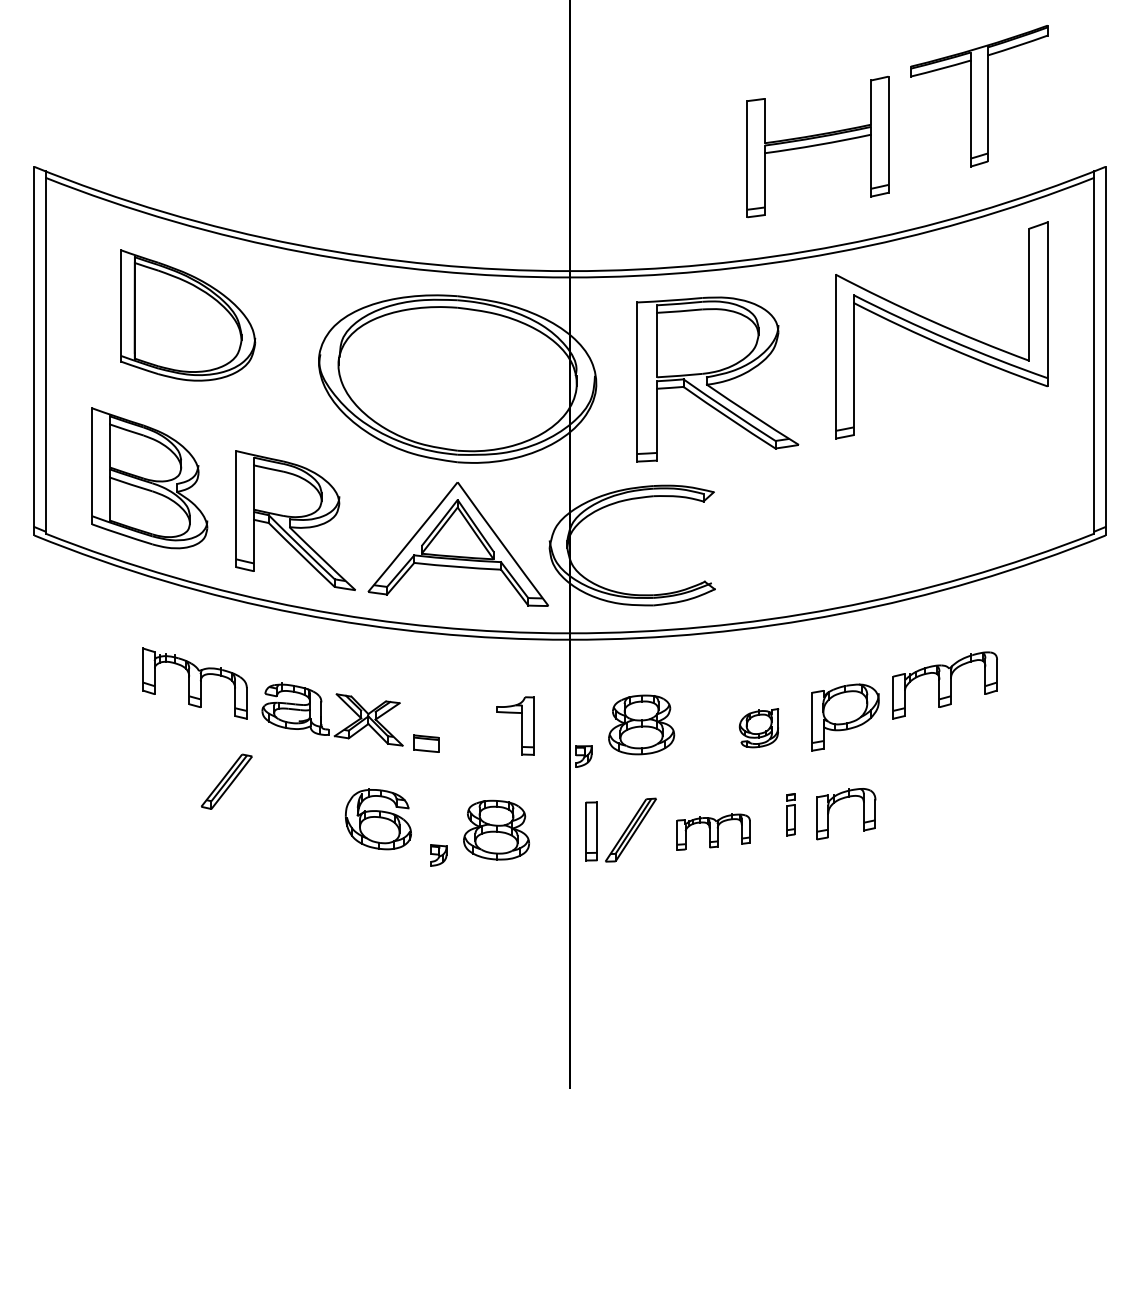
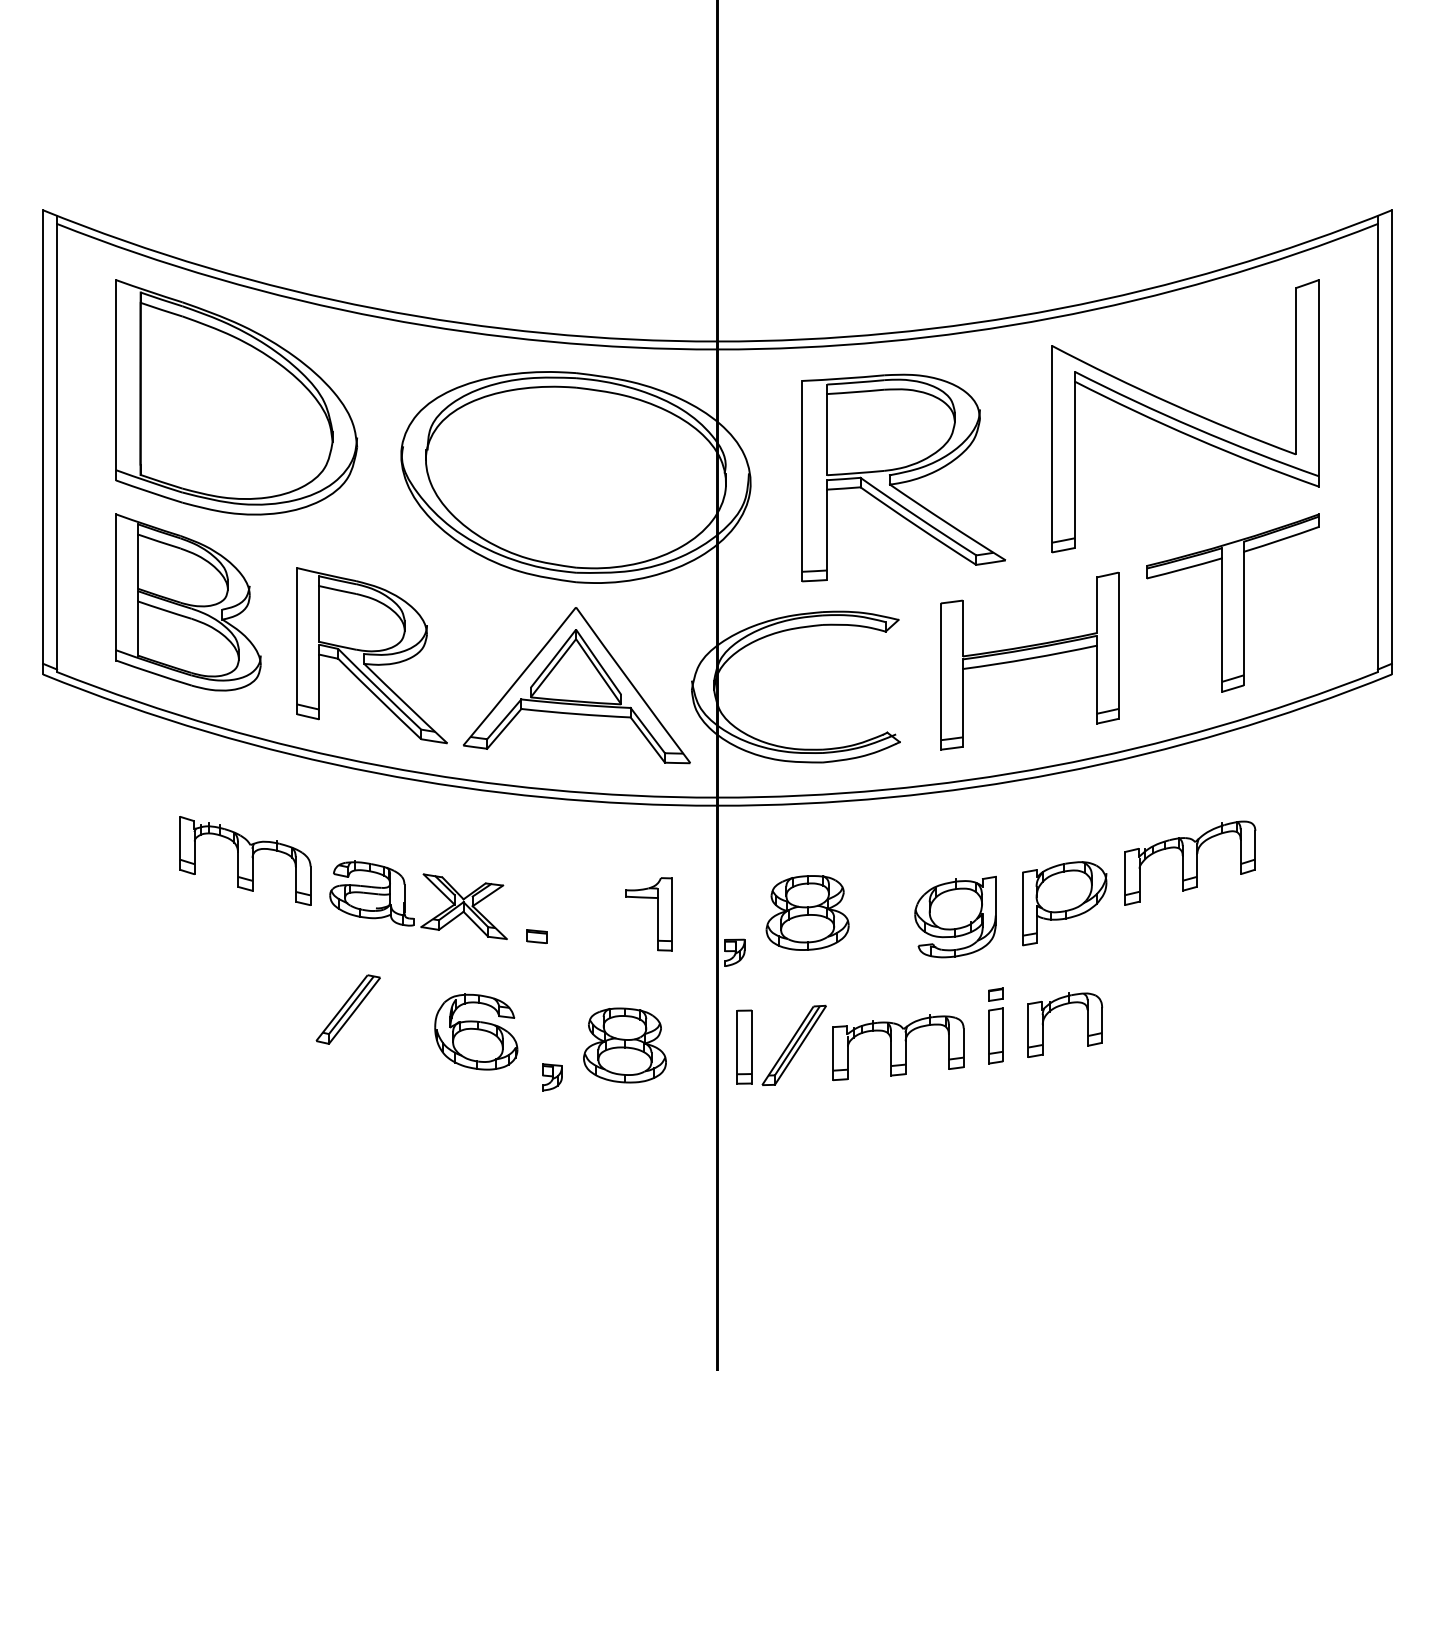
part: (978, 95) -> (1232, 602), moved
part: (817, 146) -> (1029, 660), moved
part: (188, 315) -> (236, 397), size x1.43
part: (758, 727) -> (955, 916), size x1.67
part: (426, 743) -> (536, 936), size x0.62
part: (226, 781) -> (347, 1009), moved
part: (790, 814) -> (995, 1025), size x1.43
part: (713, 831) -> (898, 1047), size x1.43

